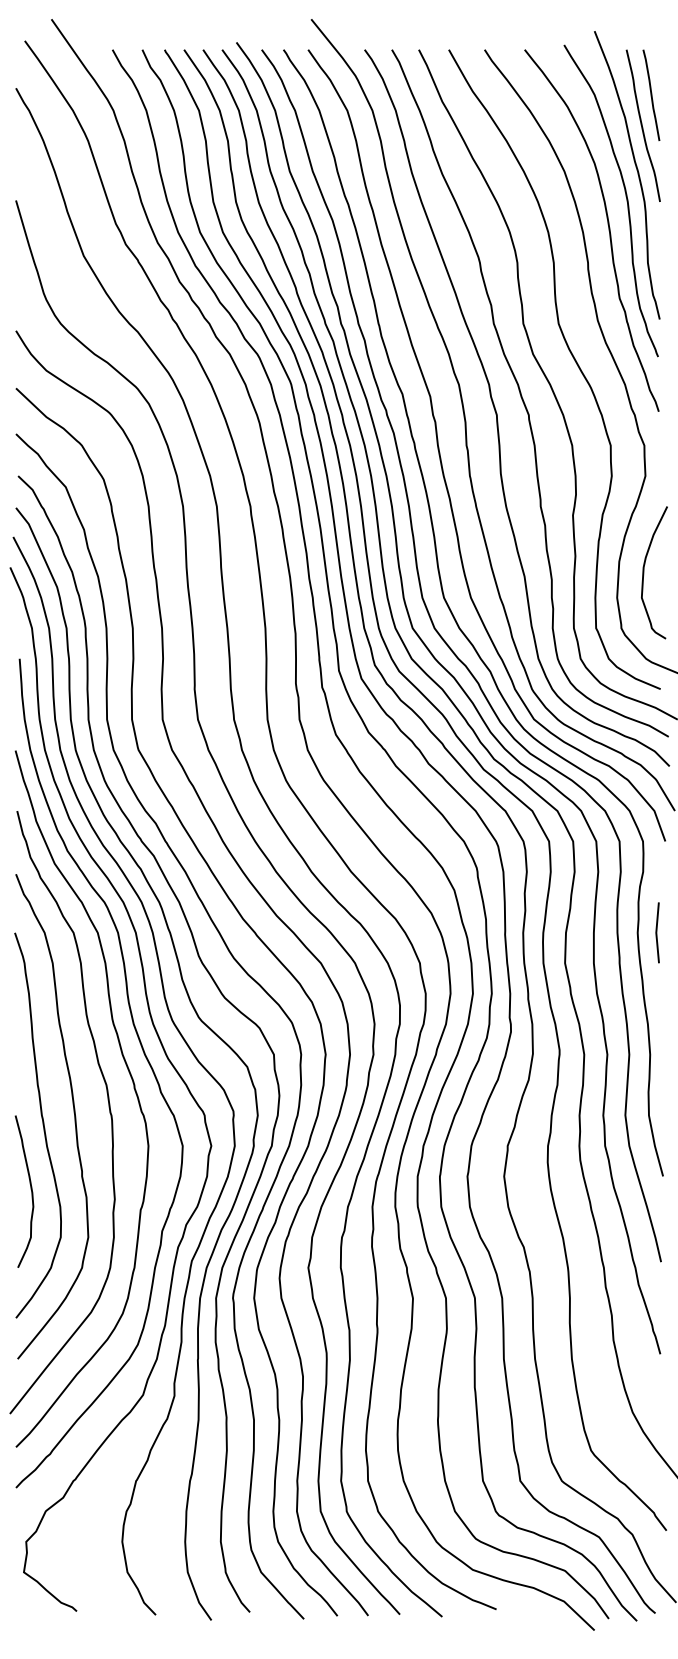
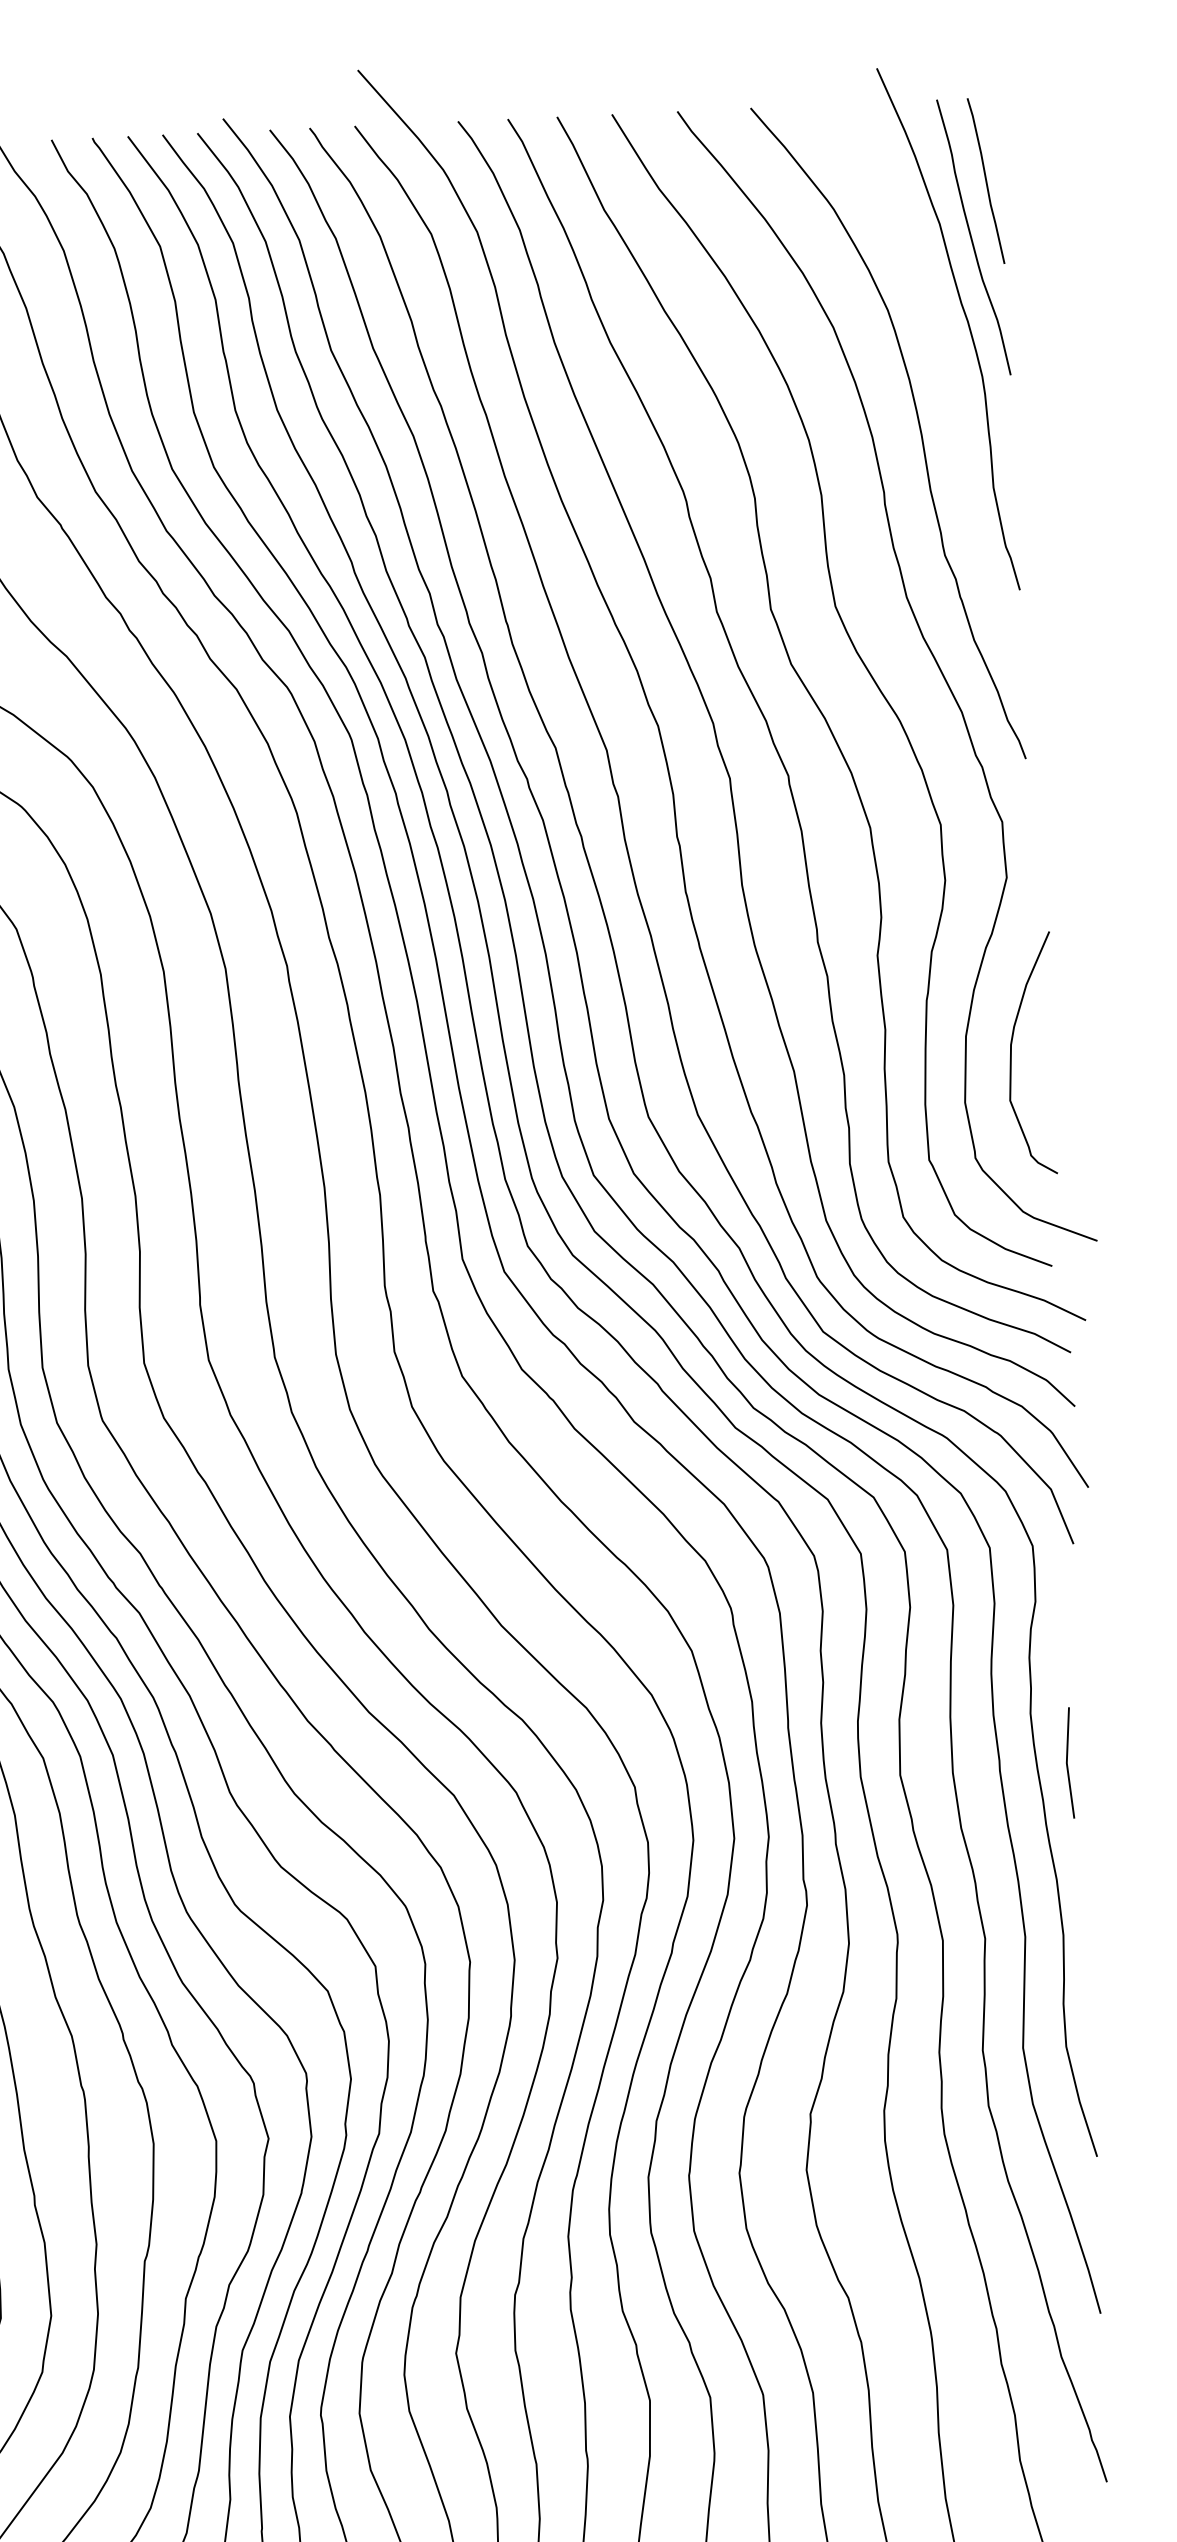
curve: (625, 196) -> (947, 368), removed
line: (657, 932) -> (1068, 1762), moved

